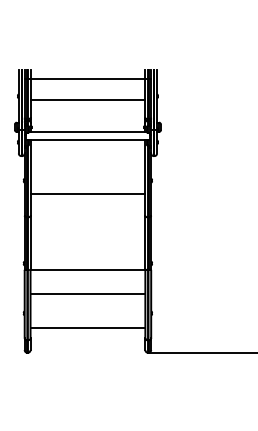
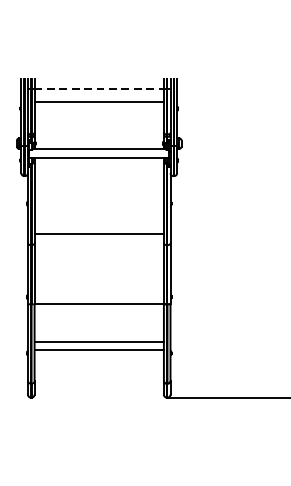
line: (88, 78) -> (99, 88), solid -> dashed
line: (87, 99) -> (98, 101), moved
line: (87, 193) -> (98, 233), moved
line: (87, 294) -> (98, 350), moved
line: (87, 328) -> (98, 342), moved

